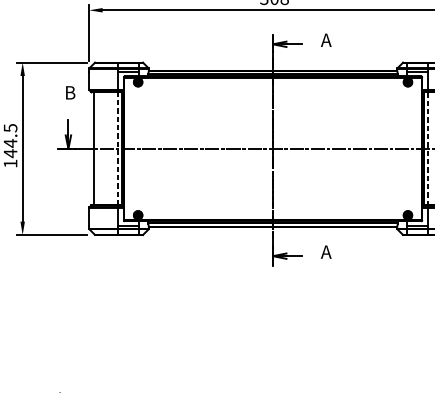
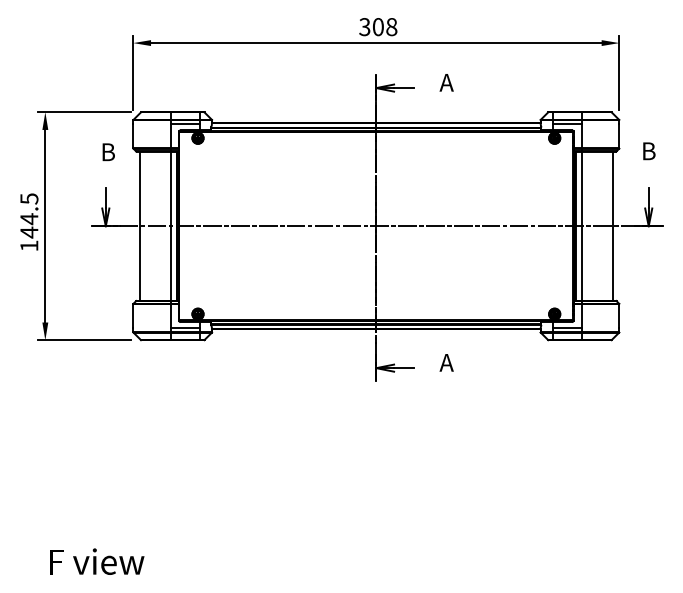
line: (118, 149) -> (171, 226), dashed -> solid
line: (428, 149) -> (581, 226), dashed -> solid

